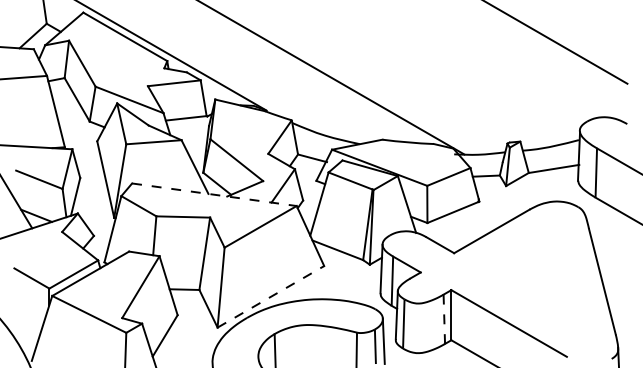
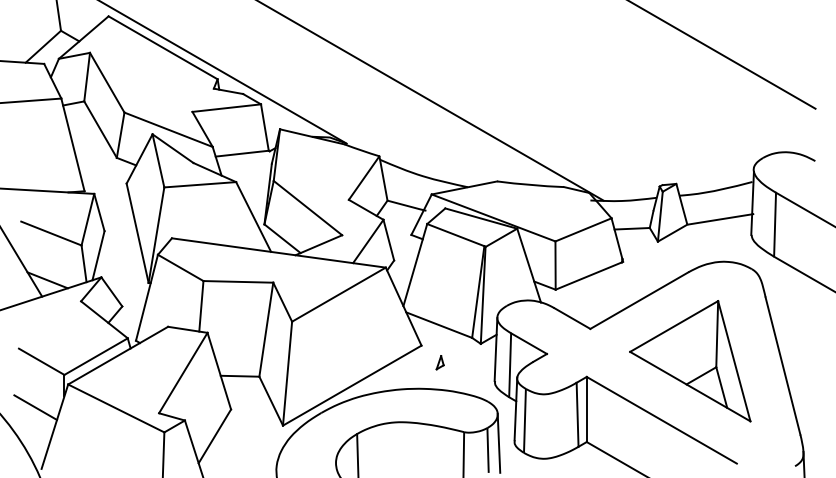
line: (214, 194) -> (278, 252), dashed -> solid
part: (531, 278) -> (690, 361), added
part: (338, 279) -> (439, 362), added
line: (271, 296) -> (352, 385), dashed -> solid
line: (27, 313) -> (35, 407), added
line: (444, 319) -> (577, 415), dashed -> solid

